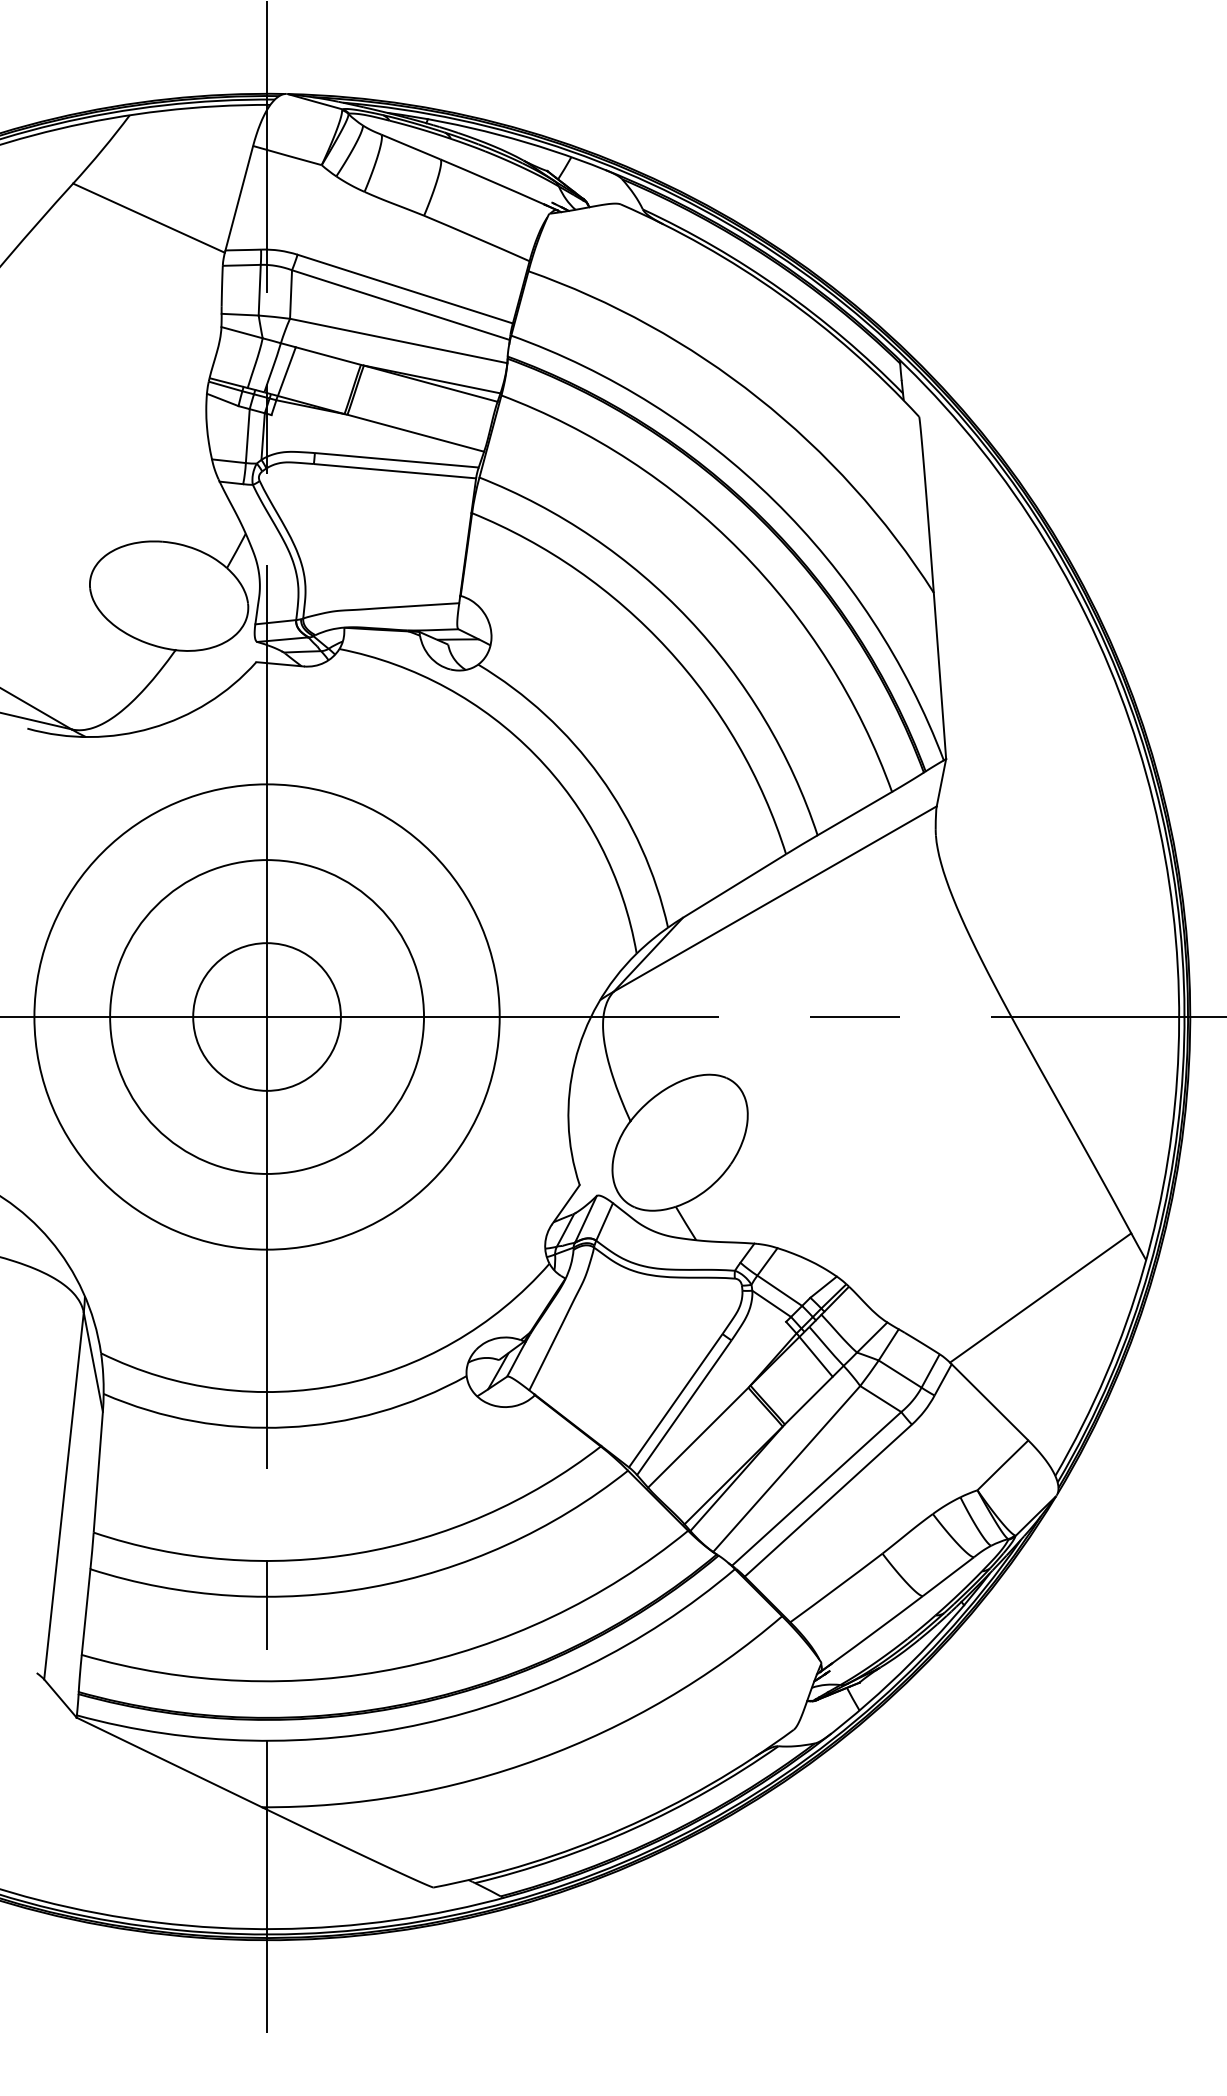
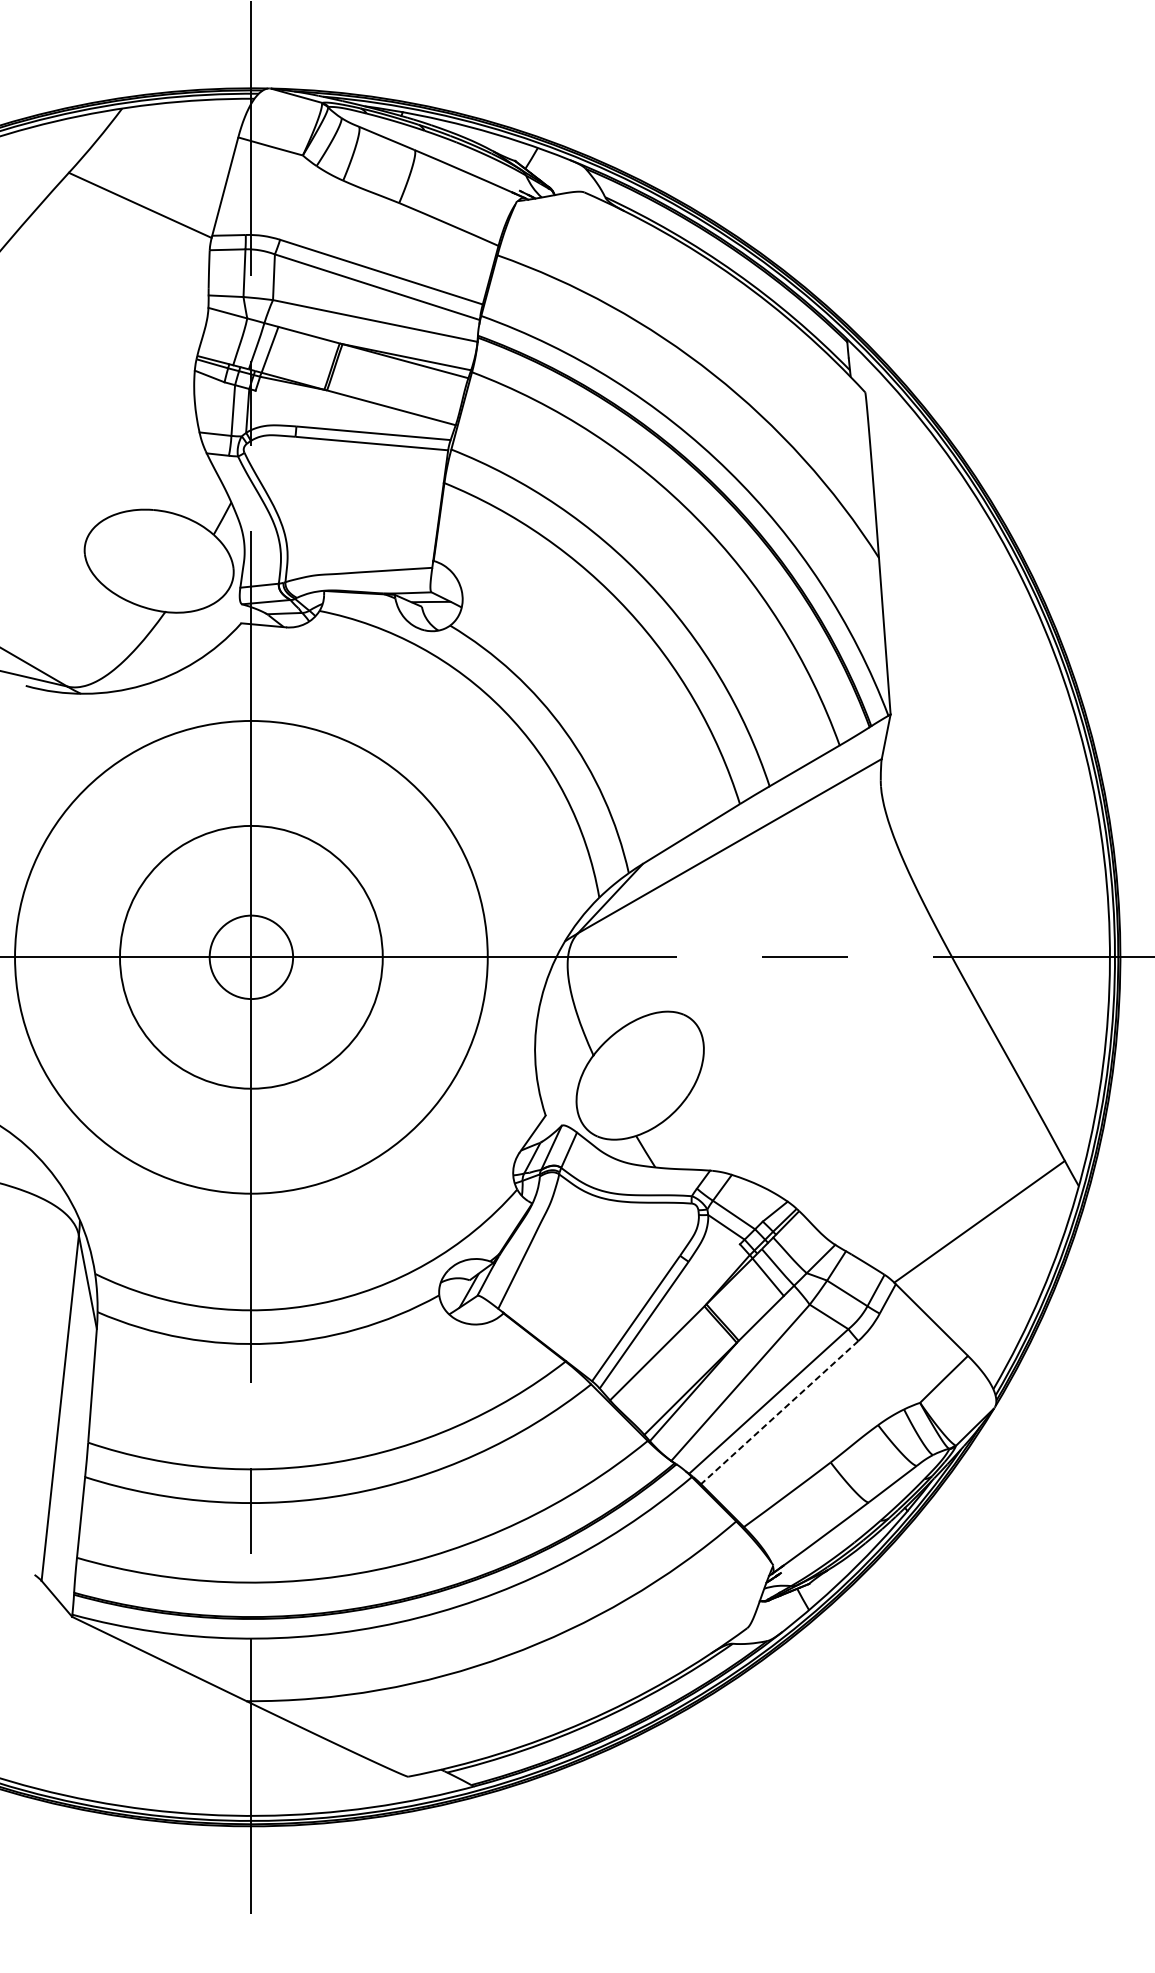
circle: (266, 1016) -> (250, 956), size x0.6
circle: (266, 1016) -> (250, 956), size x0.6
circle: (267, 1016) -> (251, 956), size x1.6
line: (828, 1500) -> (779, 1412), solid -> dashed

